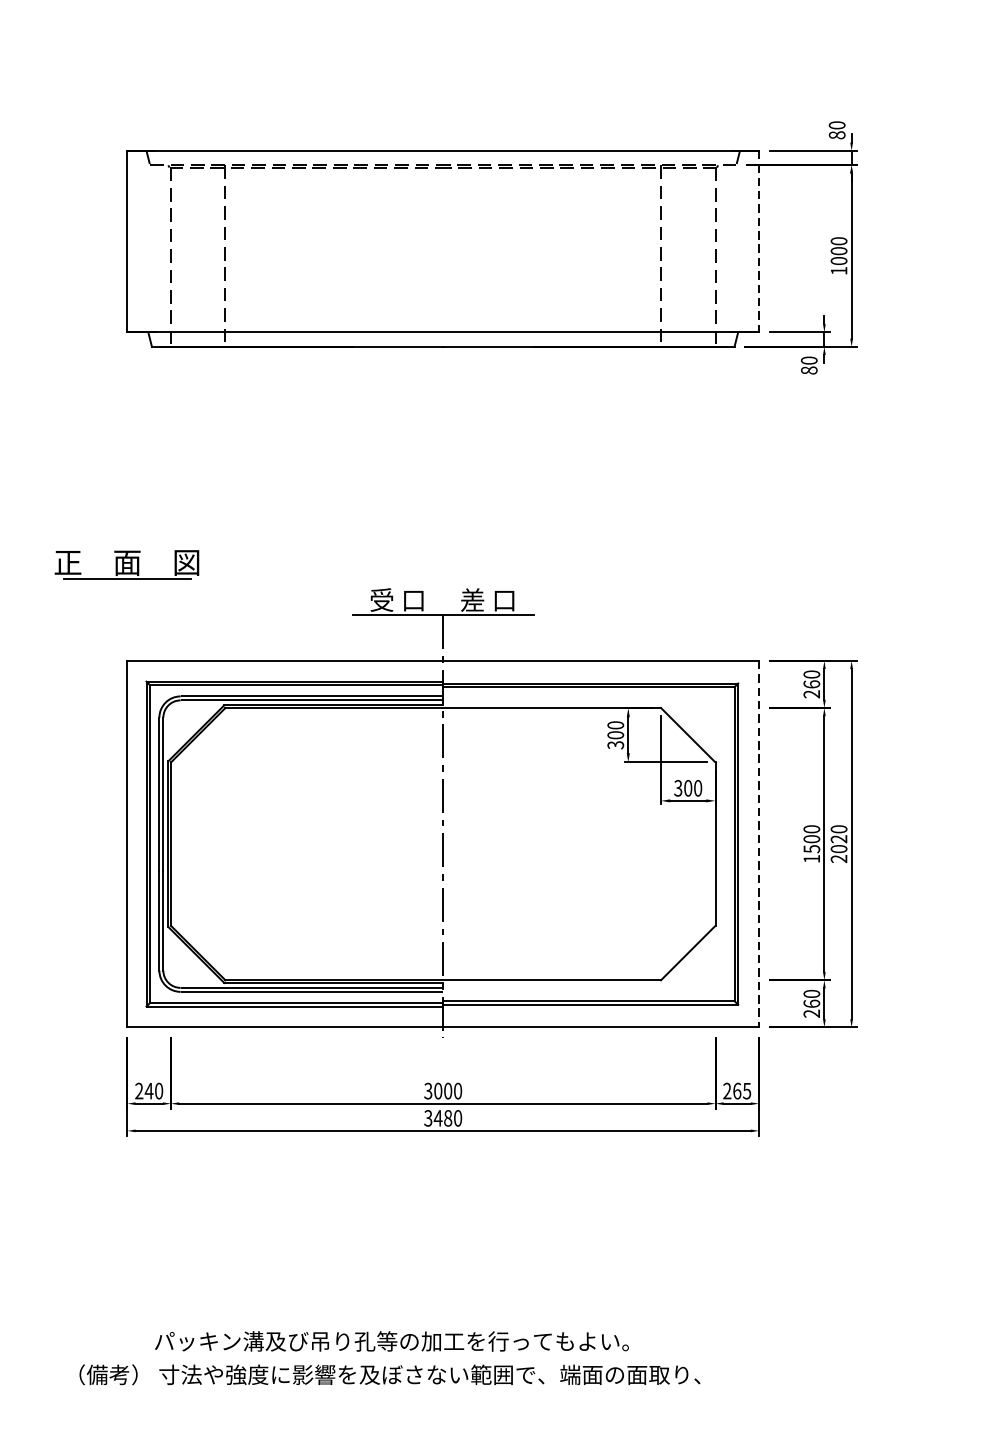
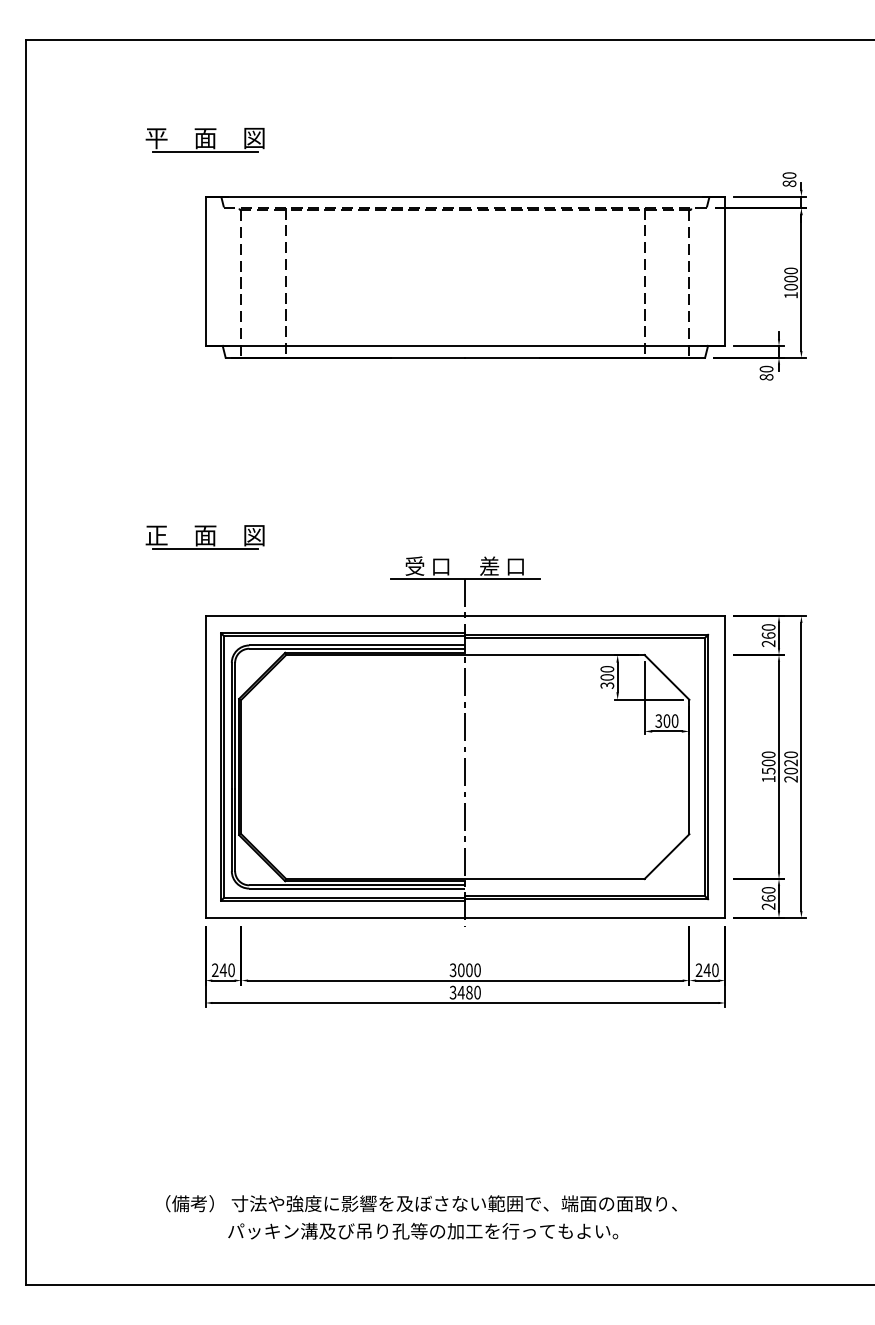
part: (126, 81) -> (204, 139), added
line: (759, 241) -> (725, 271), dashed -> solid
line: (759, 844) -> (725, 767), dashed -> solid
text: (741, 1091) -> (710, 970), 265 -> 240
text: (392, 1340) -> (423, 1230), moved

